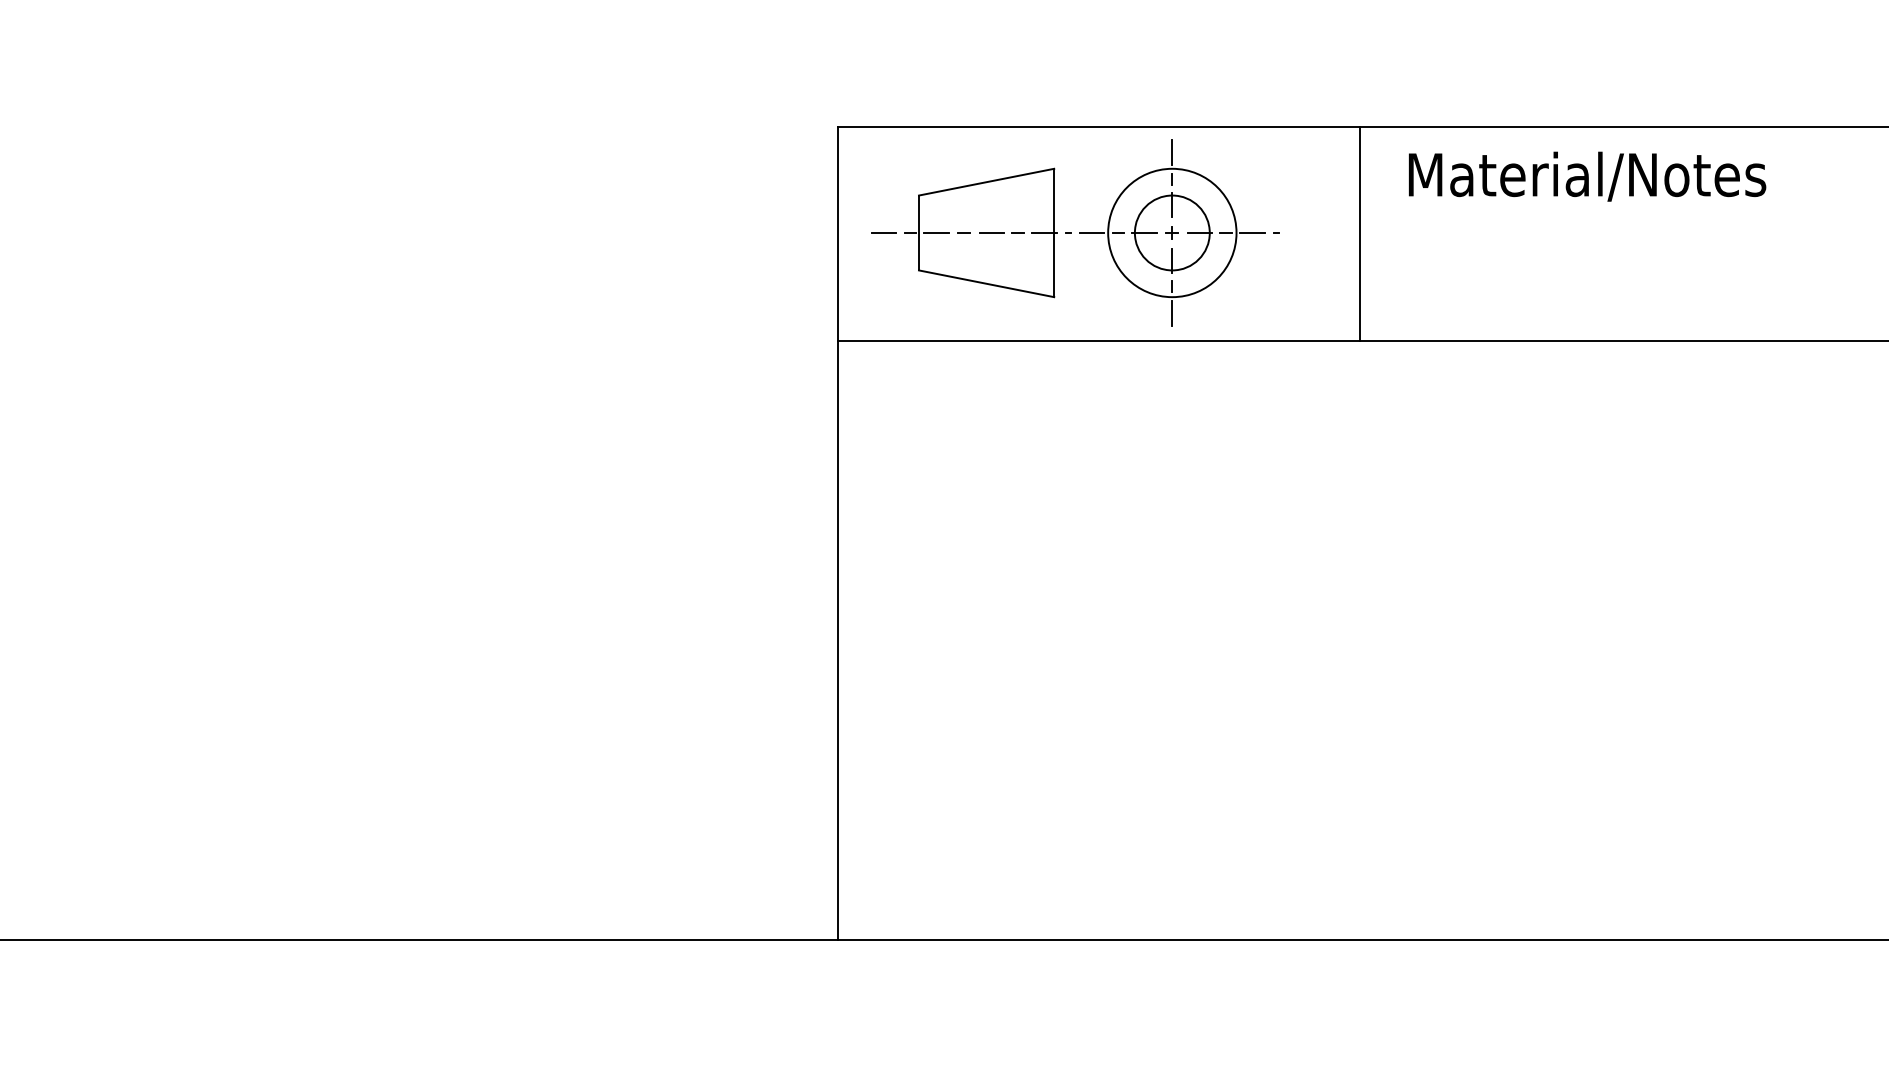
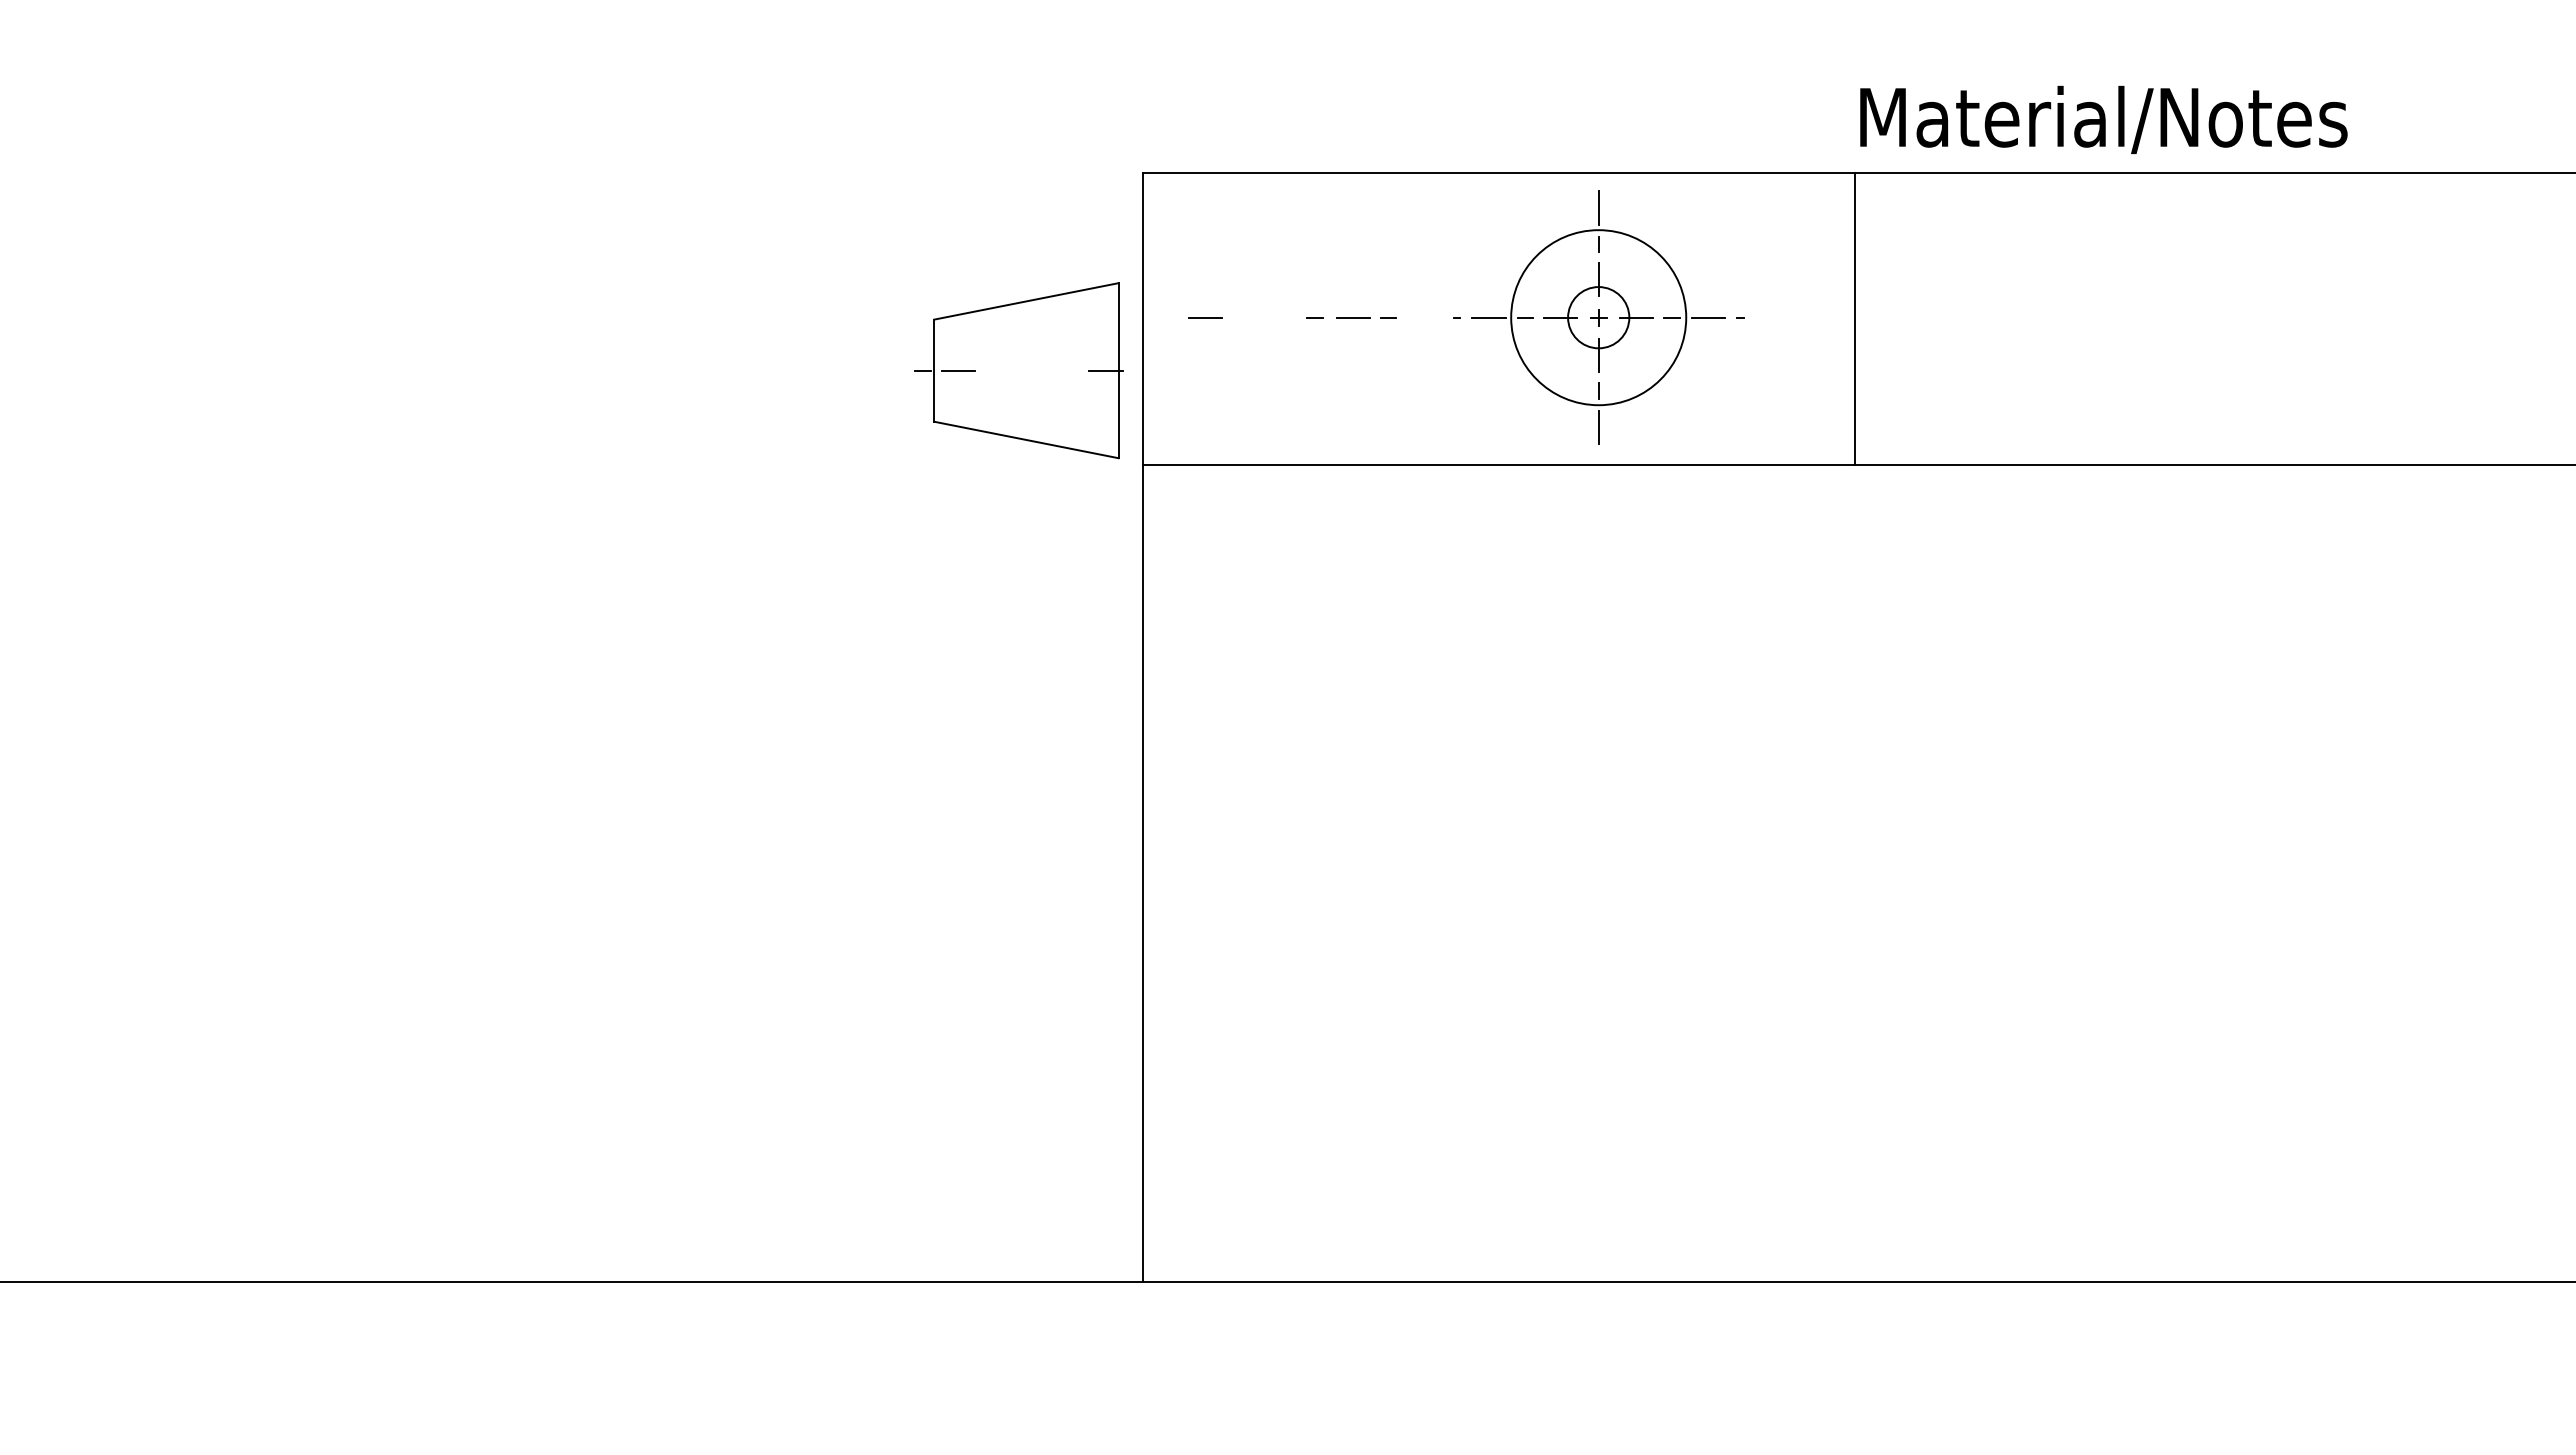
text: (1587, 176) -> (2103, 119), moved
part: (980, 232) -> (1018, 370), moved
circle: (1172, 232) -> (1598, 317), size x0.6

